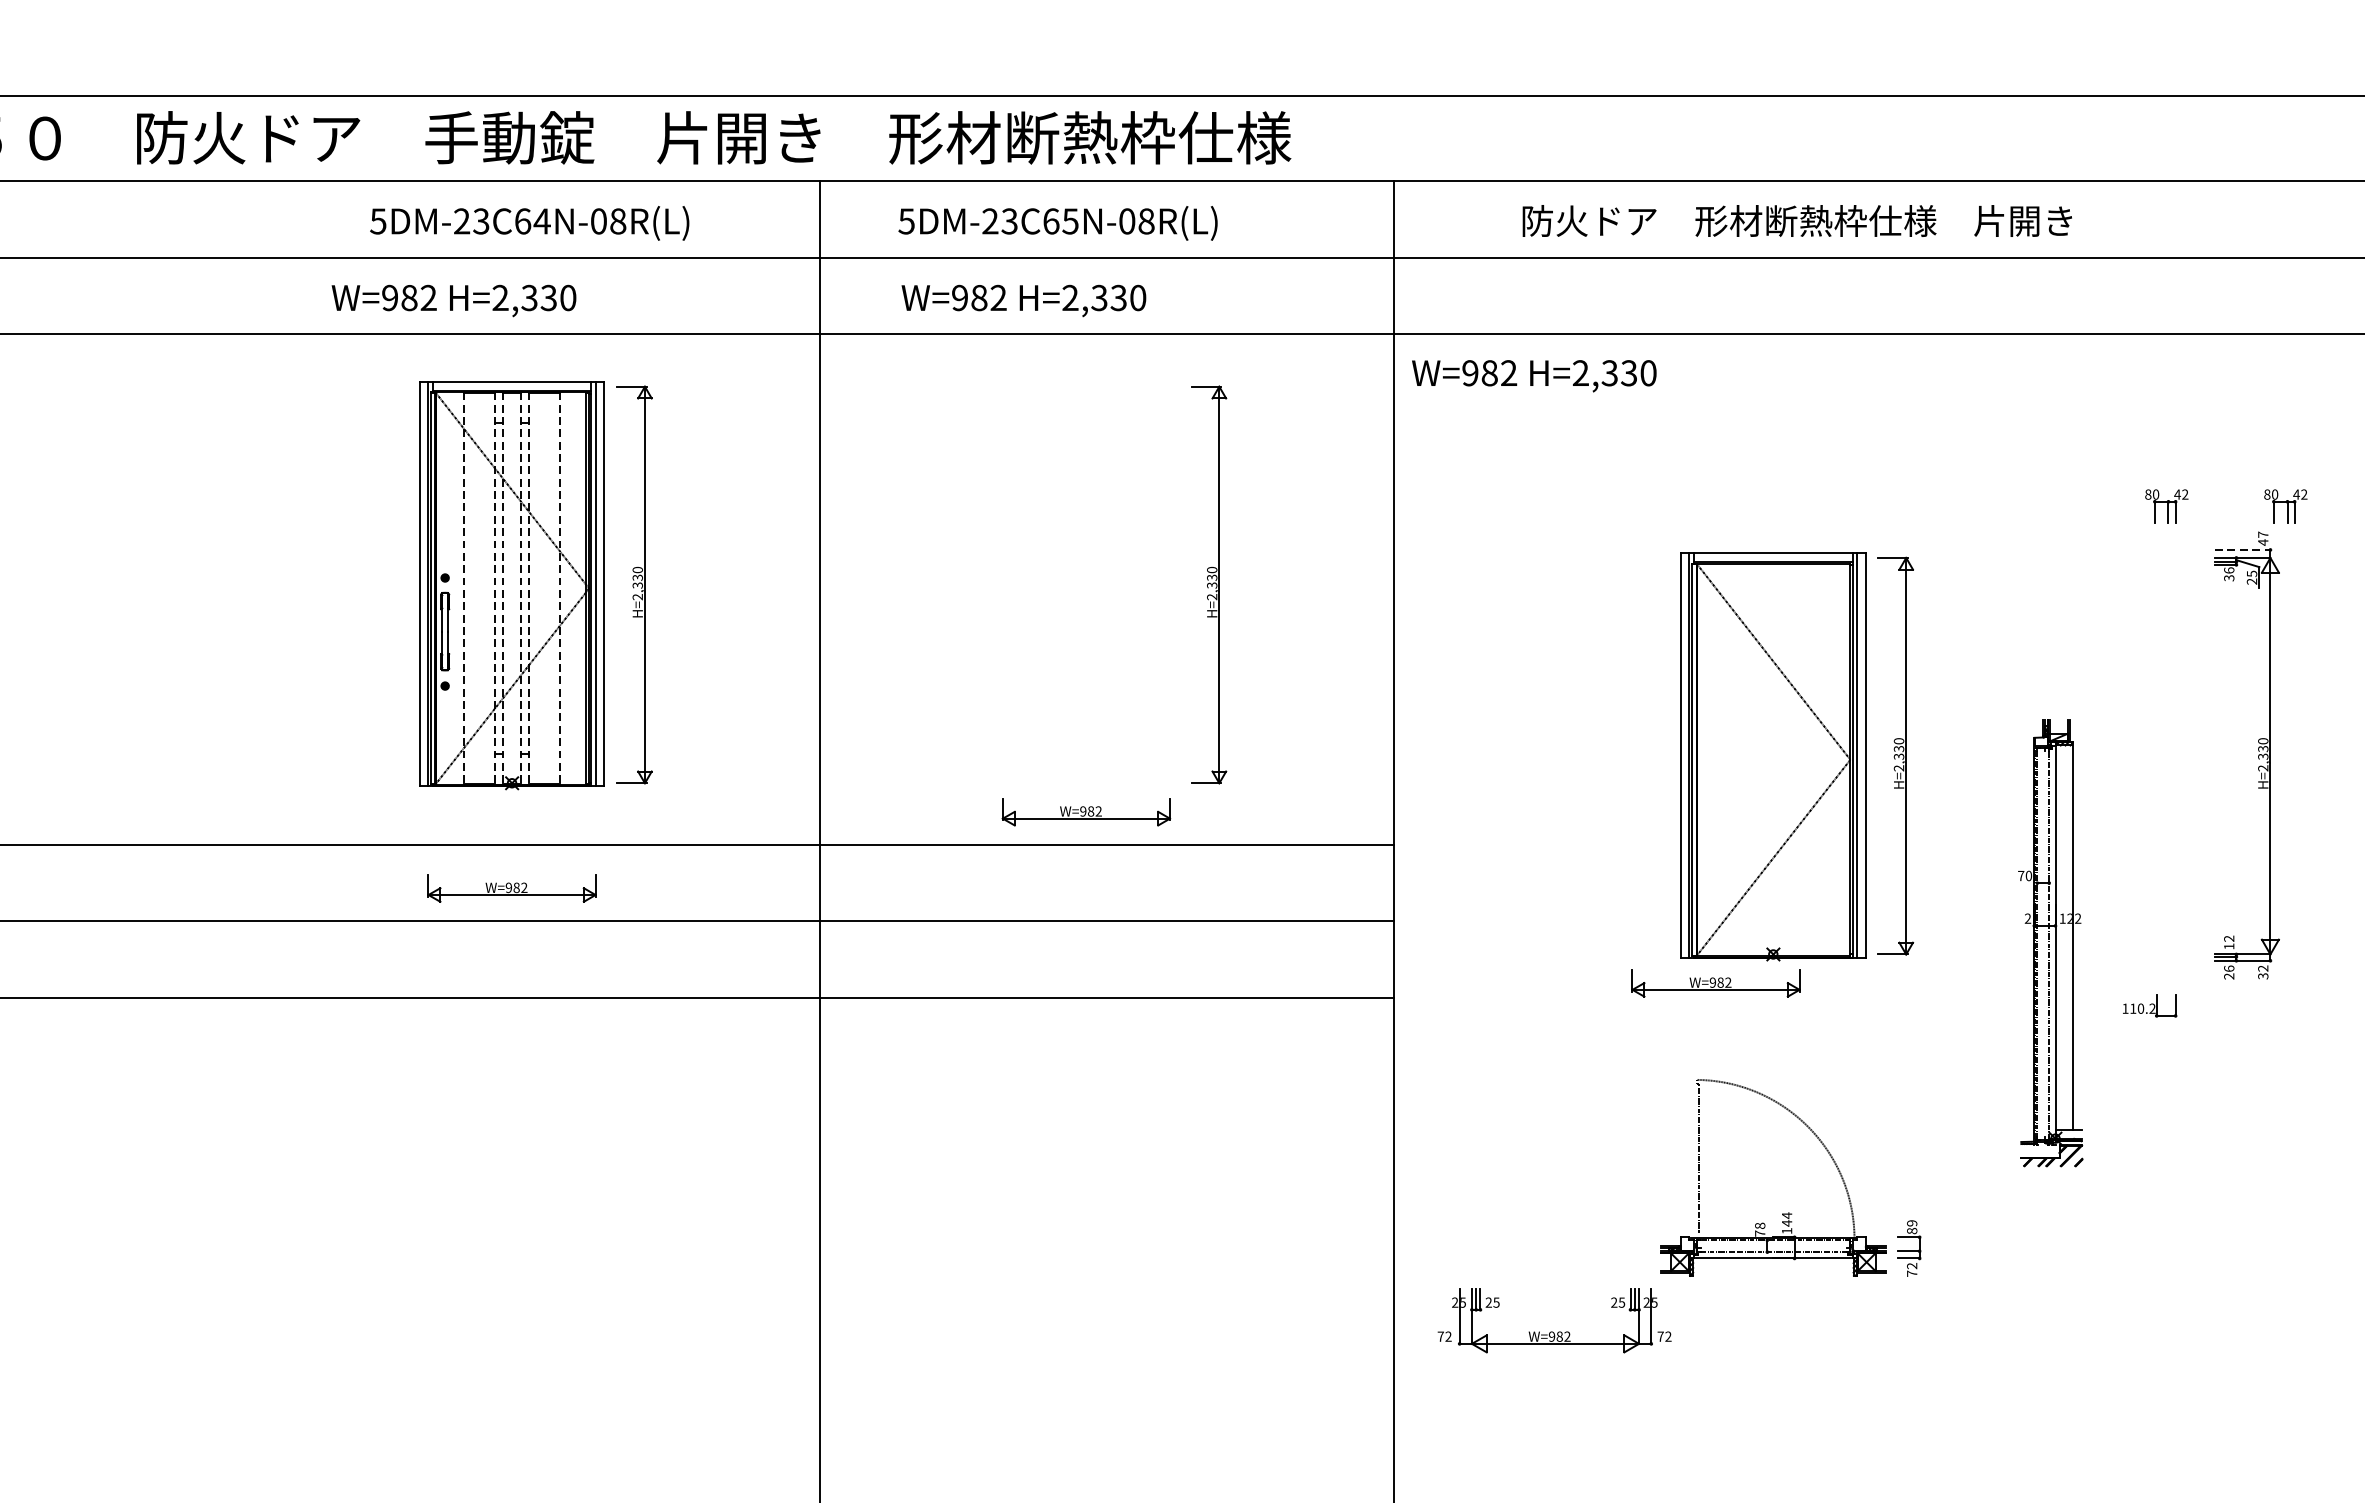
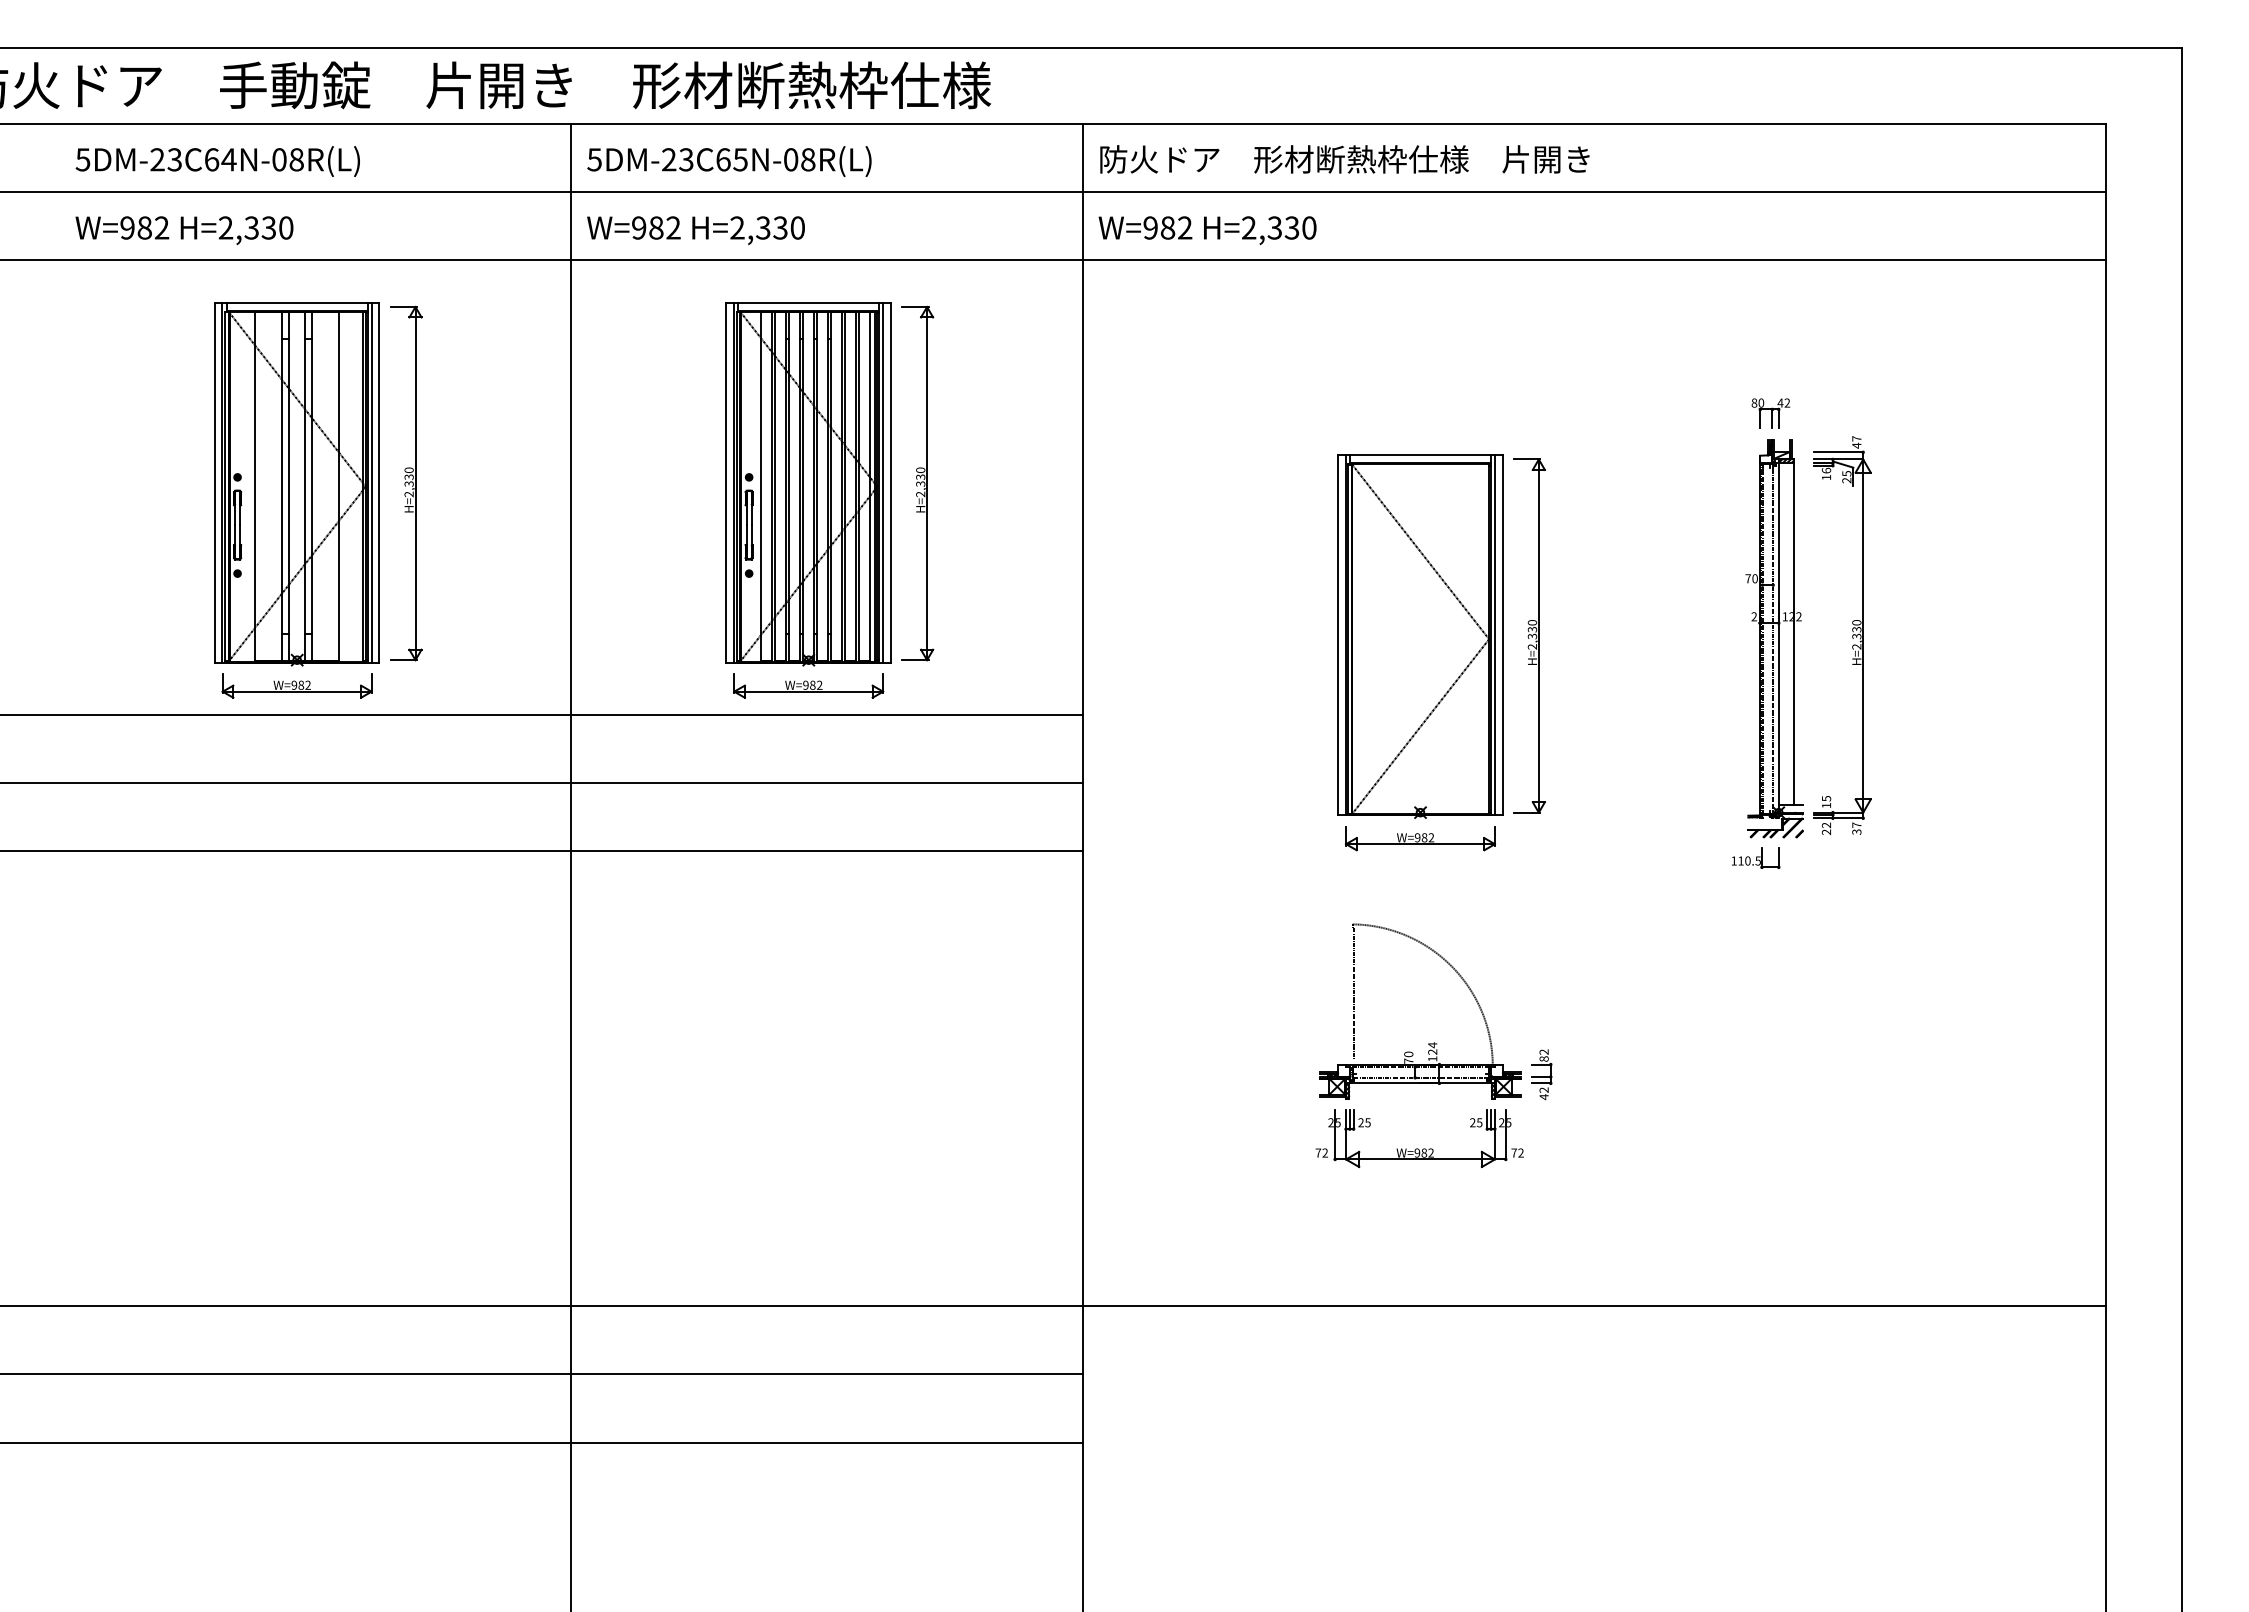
text: (1796, 221) -> (1344, 159), moved
text: (529, 223) -> (217, 161), moved
text: (1058, 223) -> (729, 161), moved
text: (454, 300) -> (184, 230), moved
text: (1023, 300) -> (695, 230), moved
text: (1534, 376) -> (1207, 230), moved
part: (2285, 506) -> (1876, 413), removed
line: (2242, 550) -> (1838, 452), dashed -> solid
text: (2229, 578) -> (1826, 477), 36 -> 16
part: (1086, 586) -> (808, 484), added
line: (464, 588) -> (254, 486), dashed -> solid
line: (494, 588) -> (281, 486), dashed -> solid
line: (502, 588) -> (288, 486), dashed -> solid
line: (521, 588) -> (305, 486), dashed -> solid
line: (529, 588) -> (312, 486), dashed -> solid
line: (559, 588) -> (339, 486), dashed -> solid
part: (511, 888) -> (296, 685), moved
text: (2229, 938) -> (1826, 798), 12 -> 15
part: (2050, 943) -> (1774, 638), moved
text: (2262, 967) -> (1856, 824), 32 -> 37
text: (2229, 968) -> (1826, 825), 26 -> 22
part: (1716, 983) -> (1420, 838), moved
text: (2151, 1008) -> (1757, 860), 110.2 -> 110.5
text: (1912, 1222) -> (1544, 1051), 89 -> 82
text: (1786, 1223) -> (1432, 1052), 144 -> 124
text: (1760, 1226) -> (1409, 1054), 78 -> 70
text: (1911, 1274) -> (1543, 1097), 72 -> 42
part: (1553, 1331) -> (1418, 1148), moved

